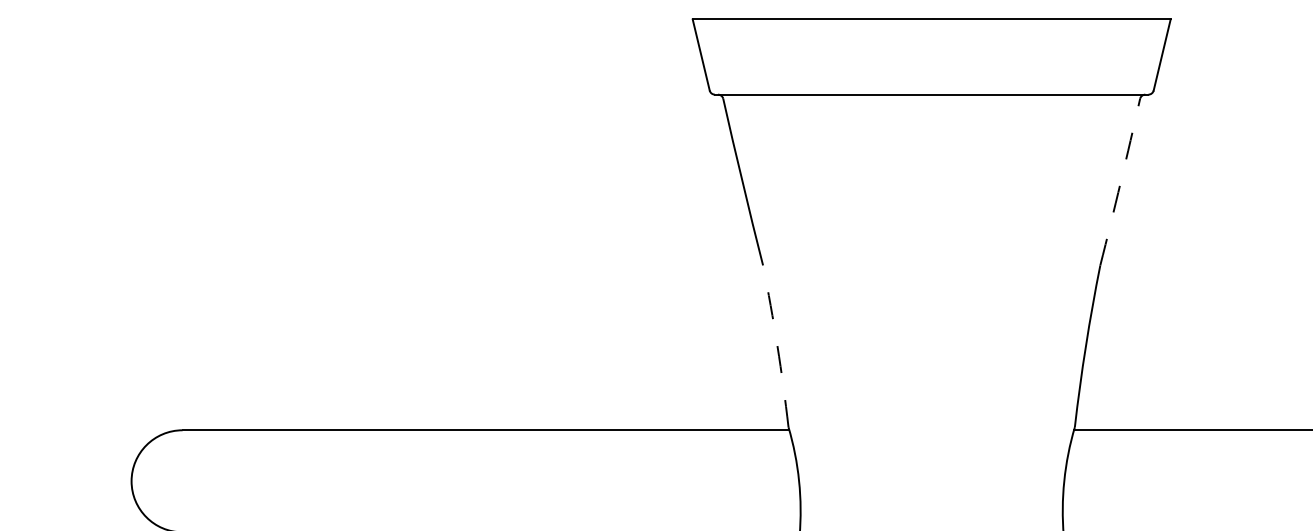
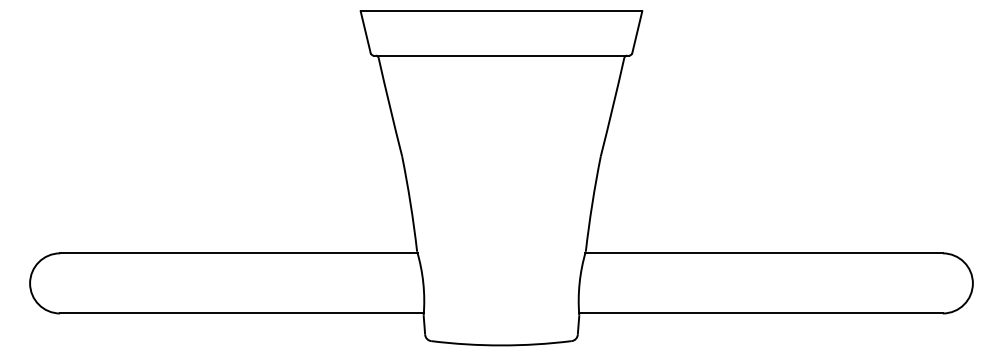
arc: (1120, 182) -> (612, 107), dashed -> solid
arc: (777, 345) -> (410, 203), dashed -> solid

